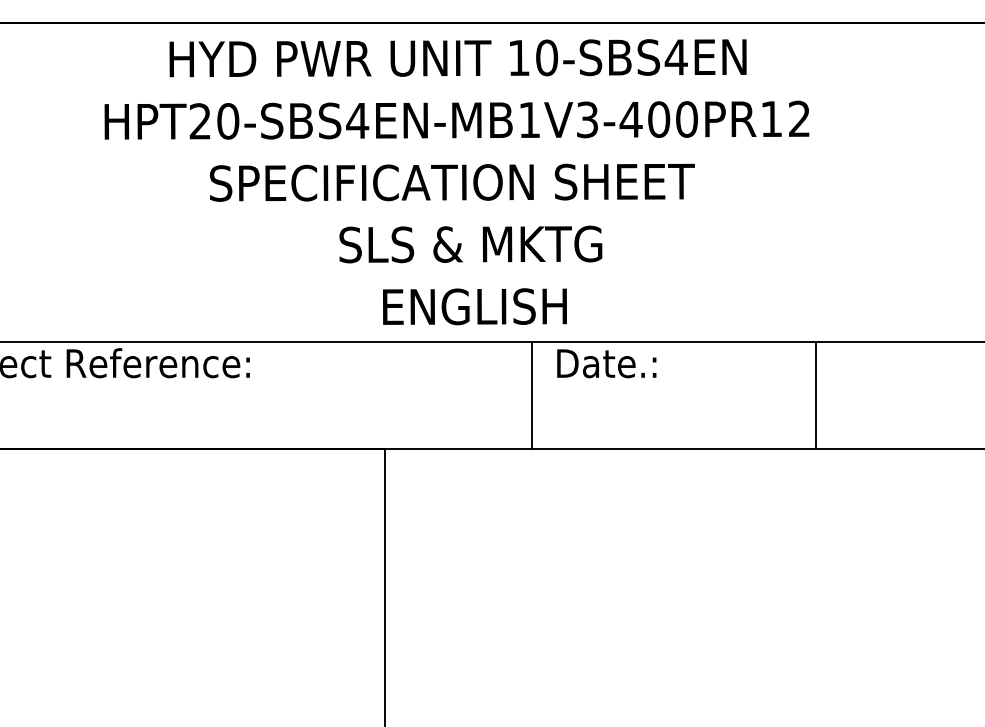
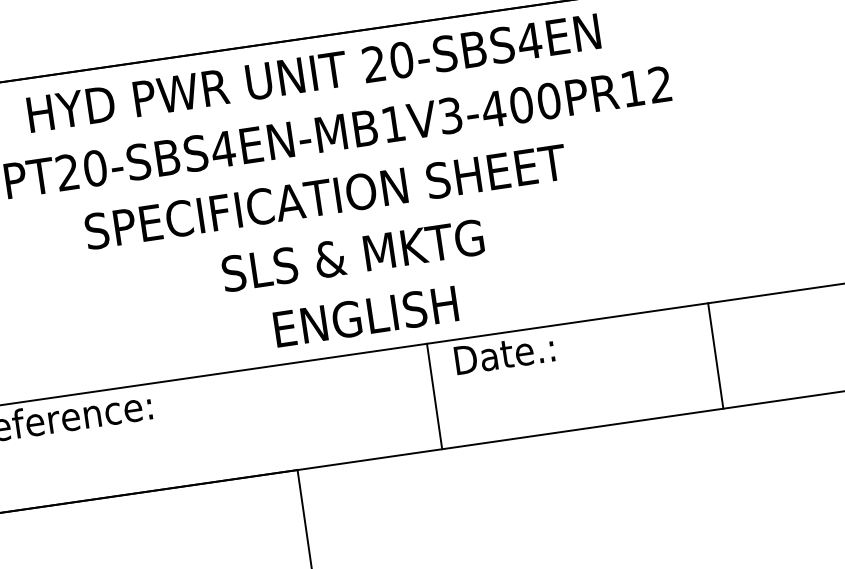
text: (518, 57) -> (373, 63), 10-SBS4EN -> 20-SBS4EN

